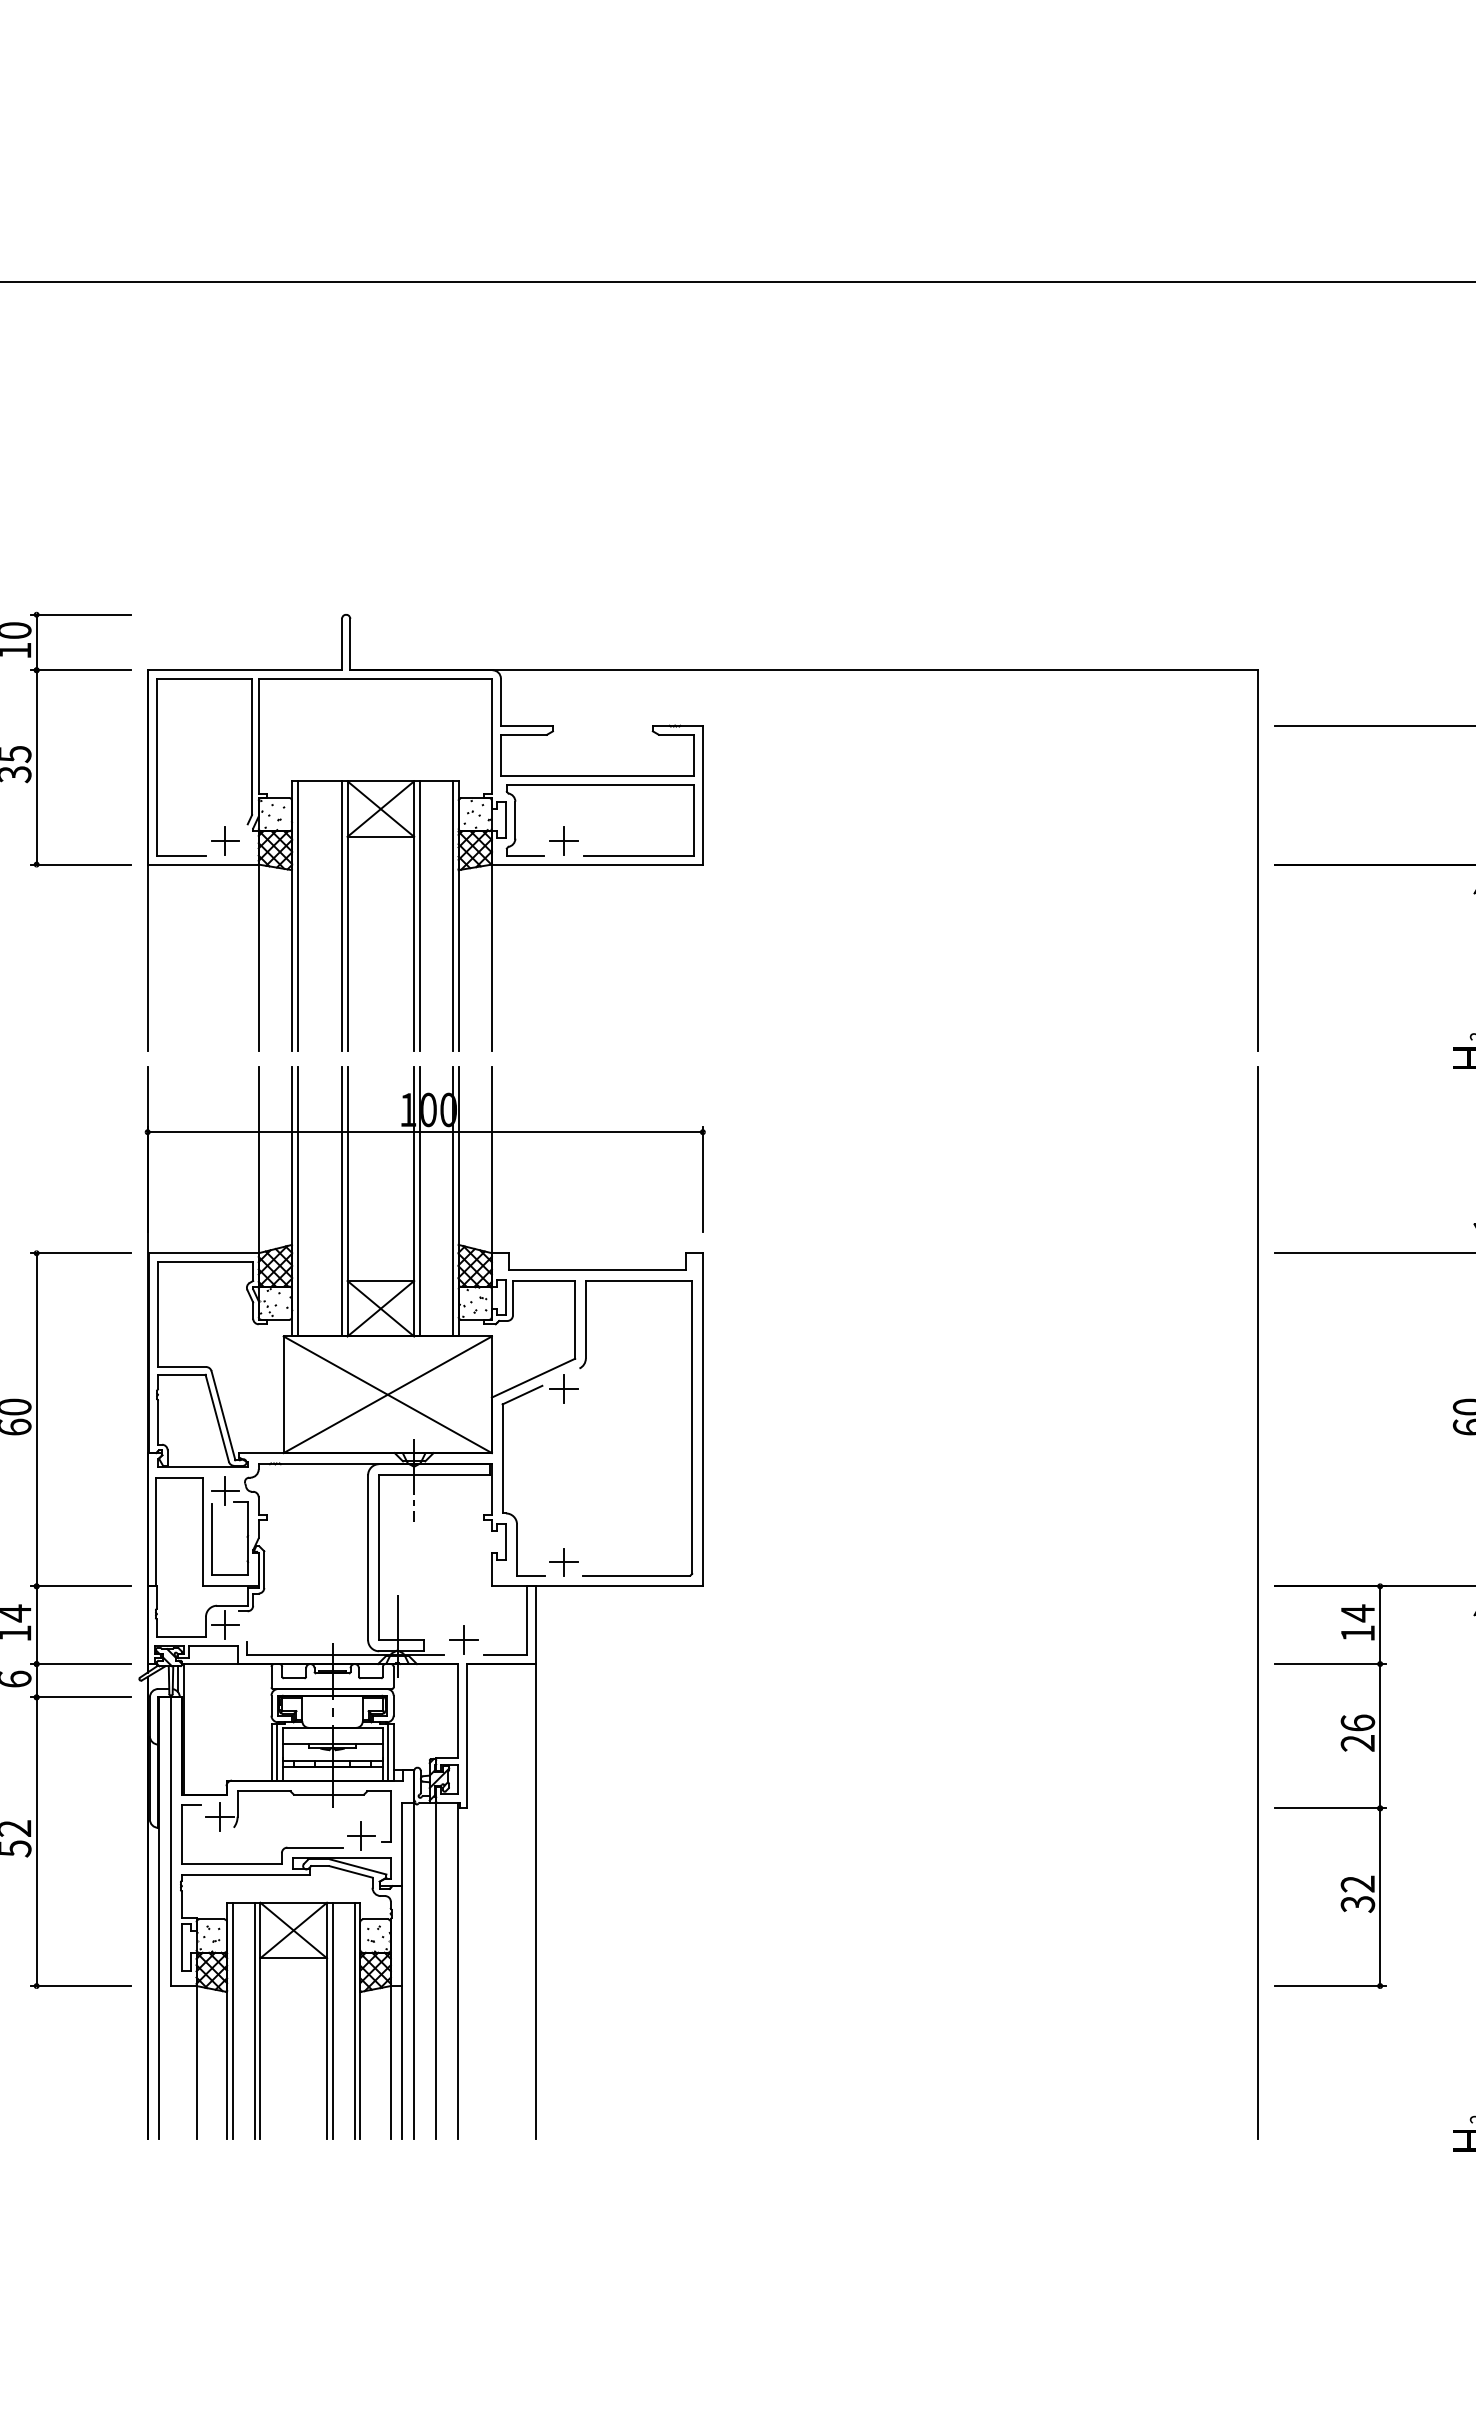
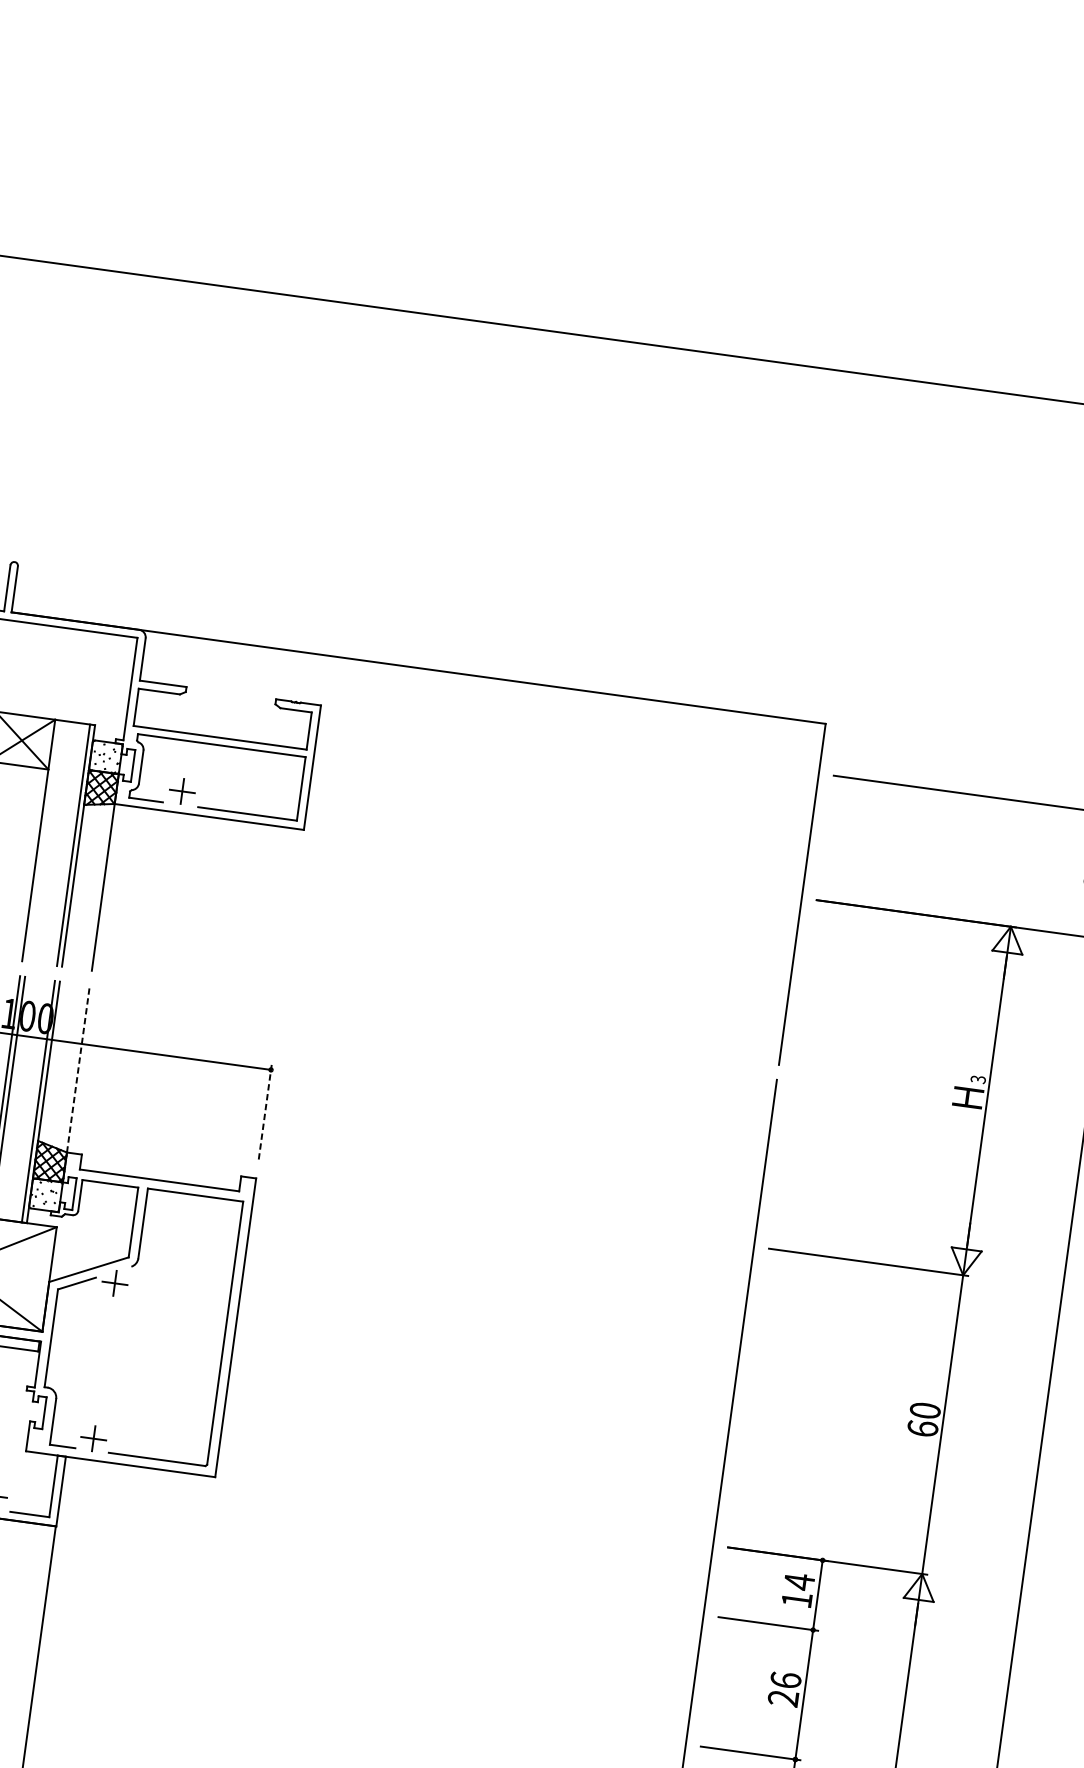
line: (419, 915) -> (43, 840), removed
line: (491, 1160) -> (78, 1069), solid -> dashed
line: (702, 1179) -> (264, 1112), solid -> dashed

